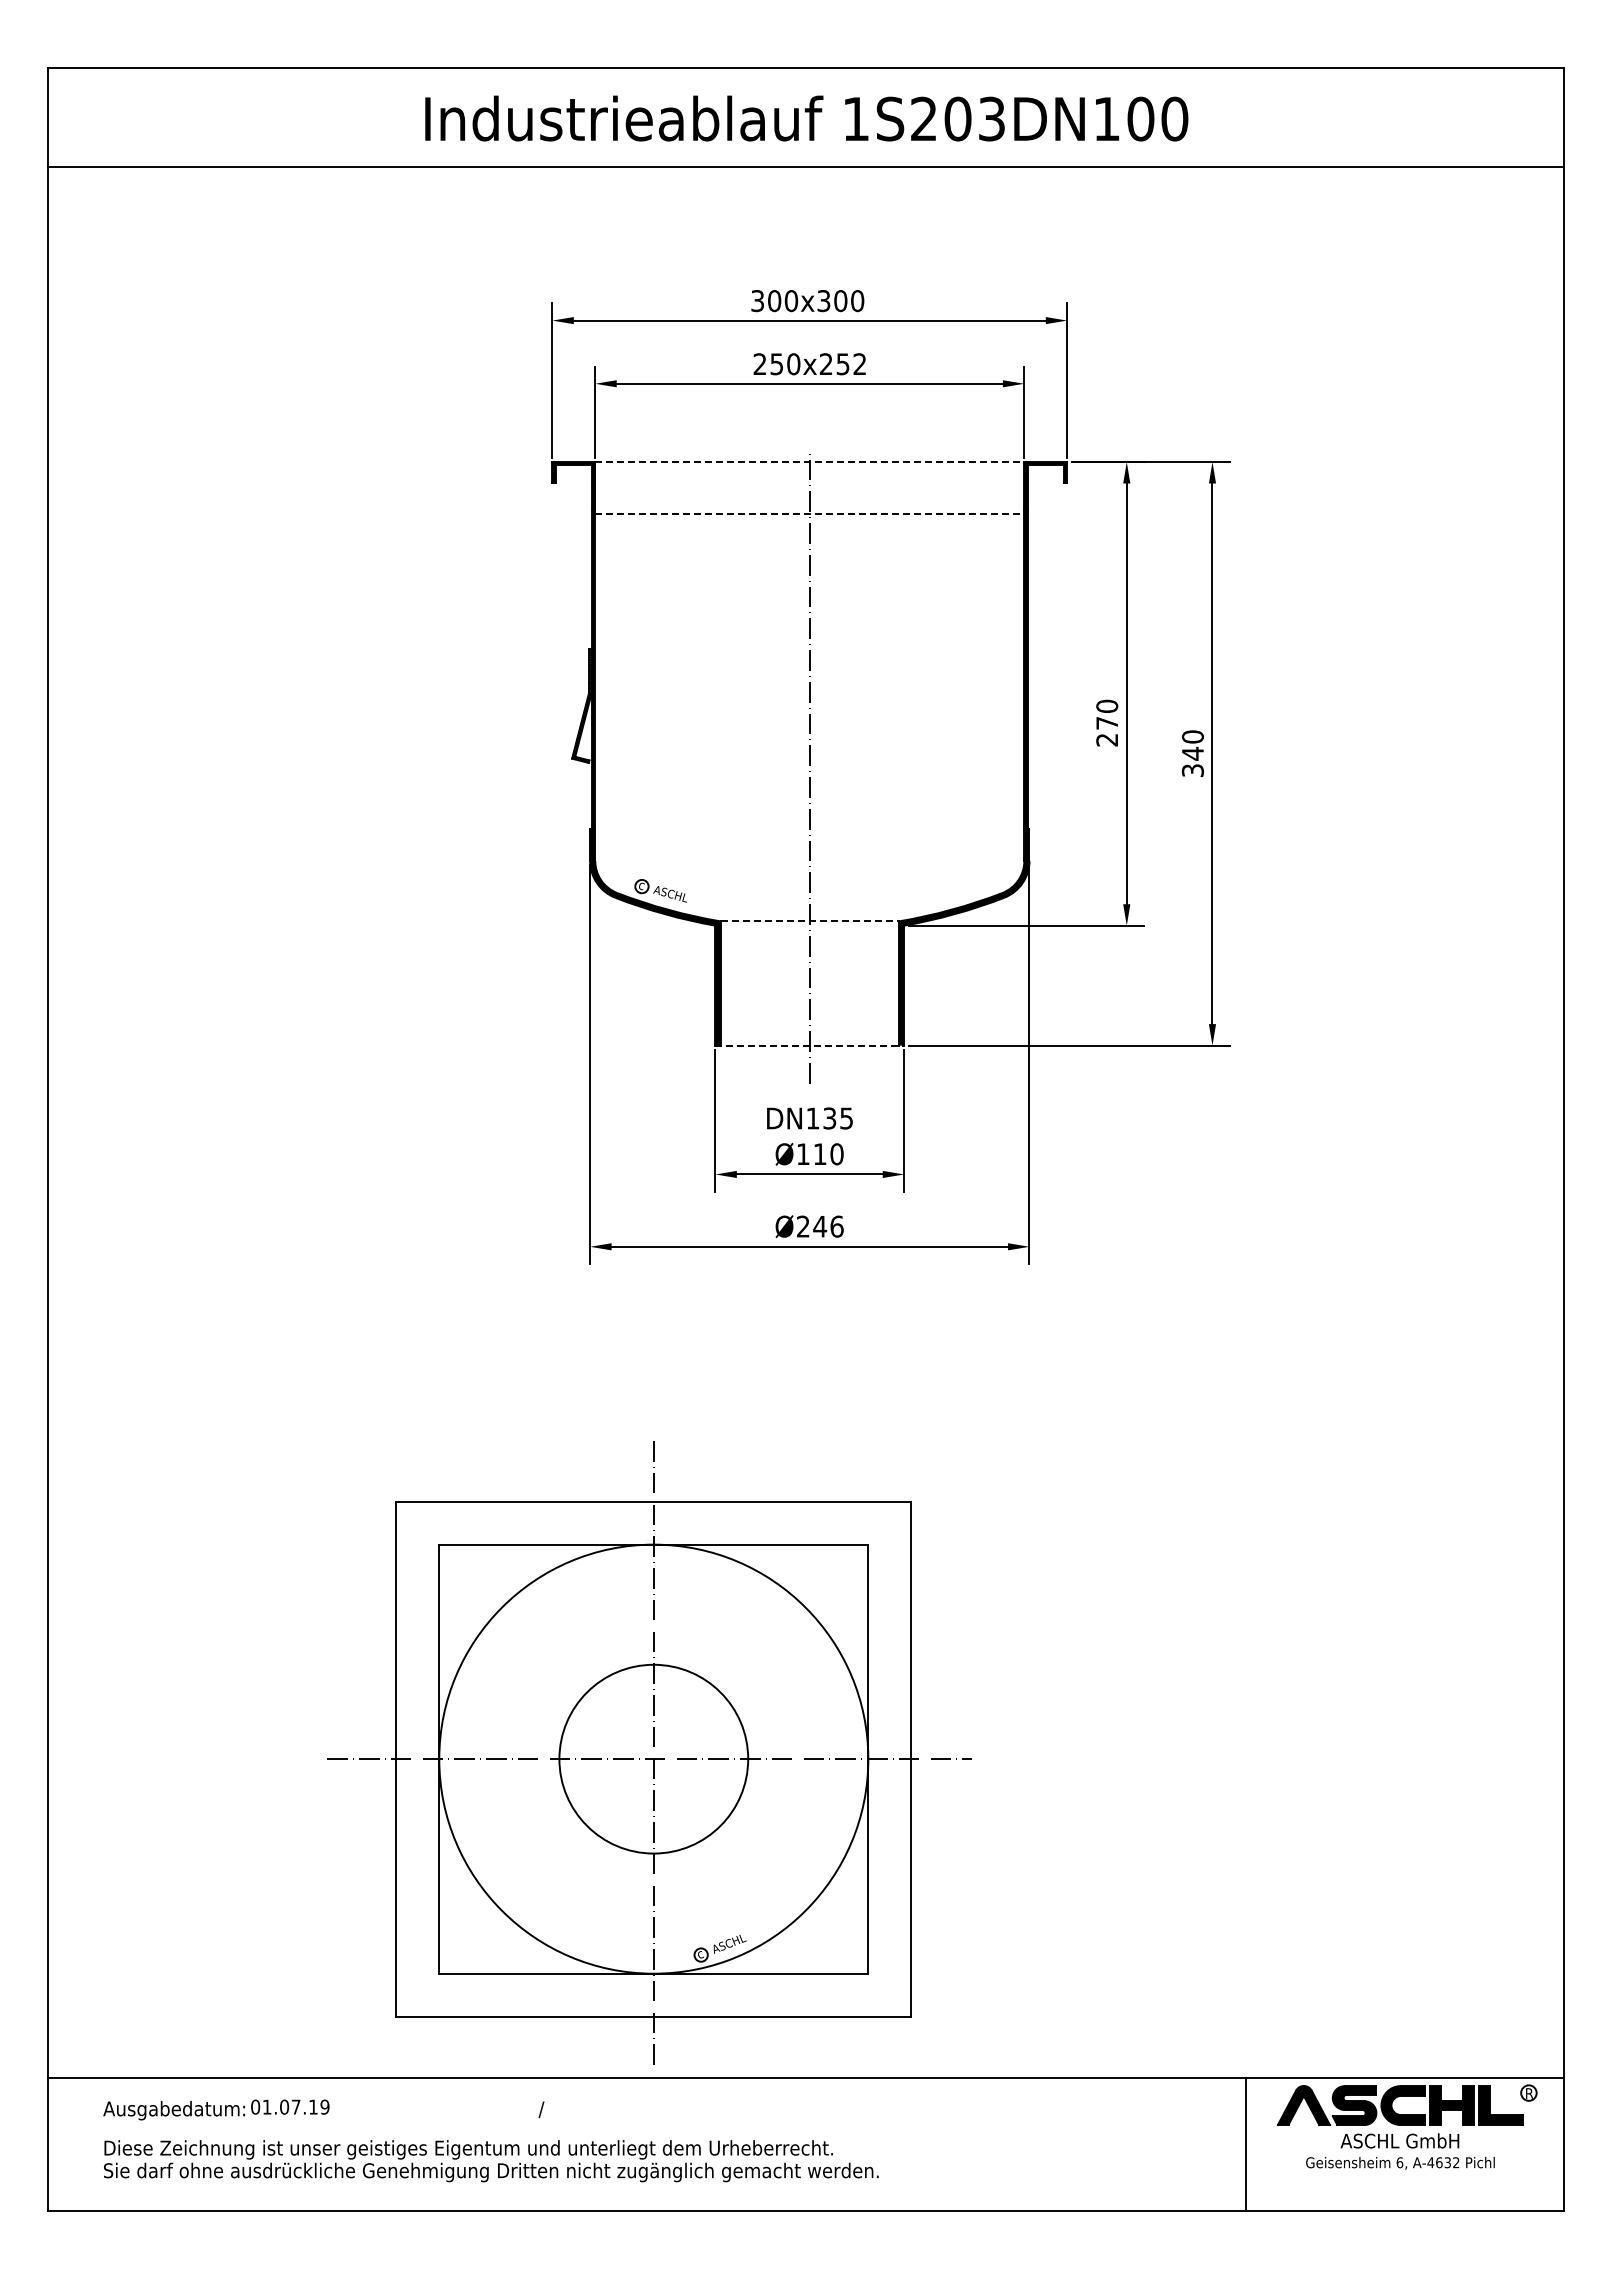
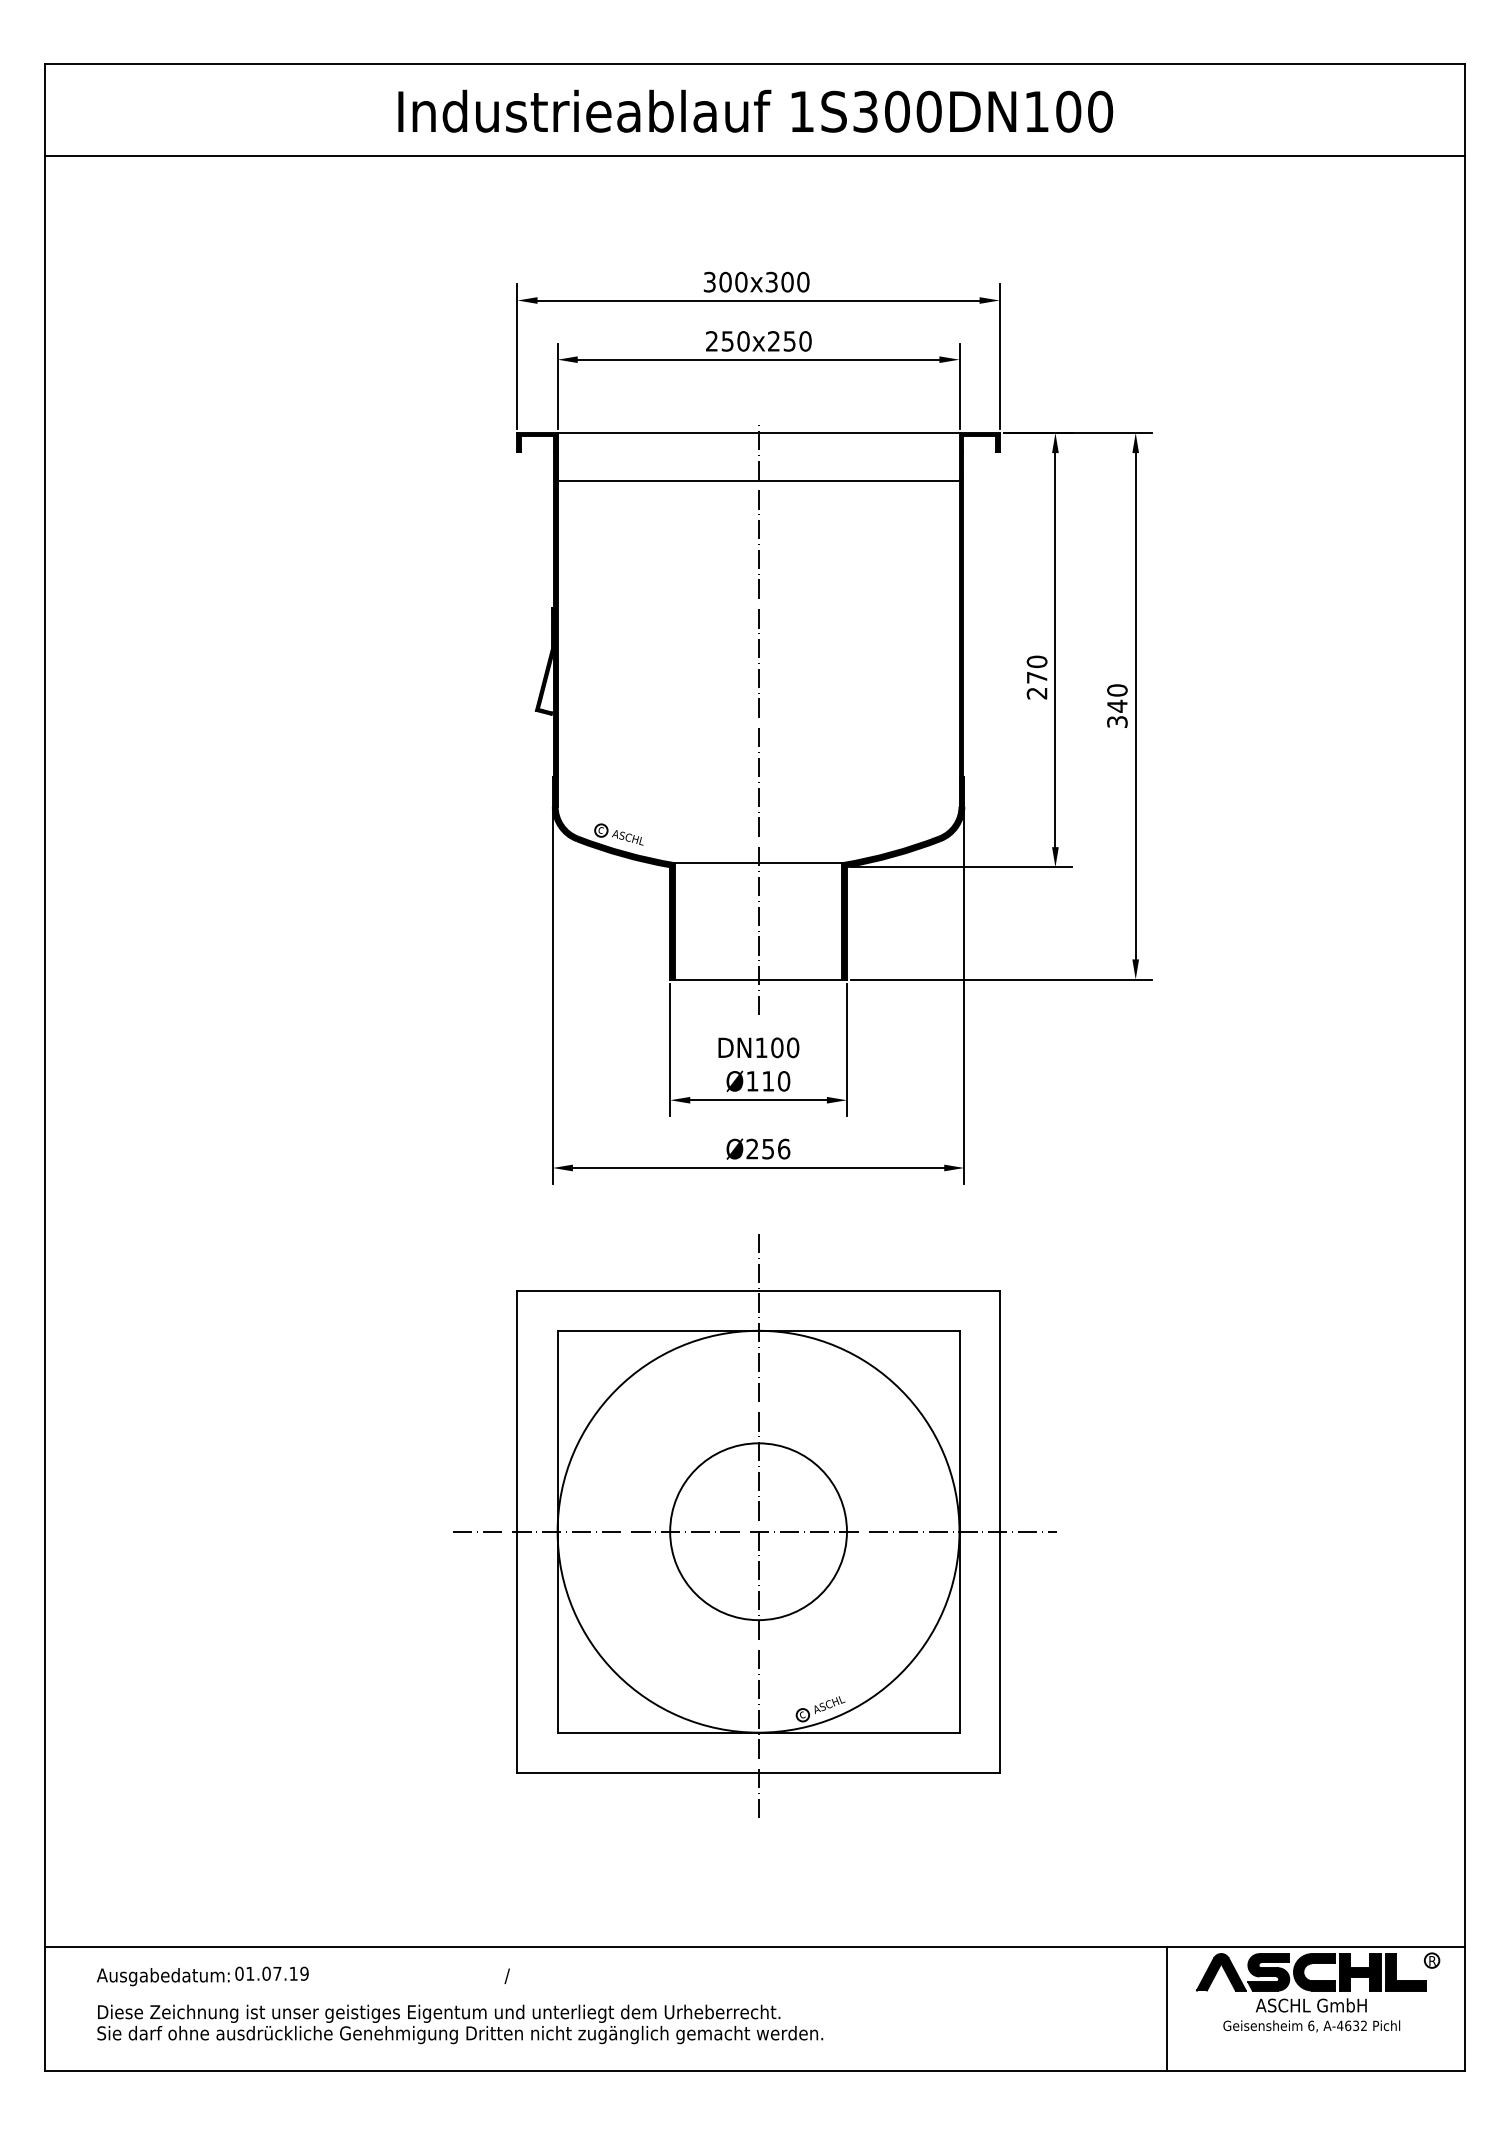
text: (958, 118) -> (897, 111), 1S203DN100 -> 1S300DN100
text: (859, 364) -> (805, 341), 250x252 -> 250x250
line: (809, 462) -> (758, 433), dashed -> solid
line: (809, 513) -> (758, 481), dashed -> solid
line: (810, 921) -> (759, 863), dashed -> solid
line: (810, 1045) -> (759, 979), dashed -> solid
text: (838, 1118) -> (785, 1047), DN135 -> DN100
text: (820, 1226) -> (768, 1148), Ø246 -> Ø256
part: (649, 1752) -> (754, 1525), moved

